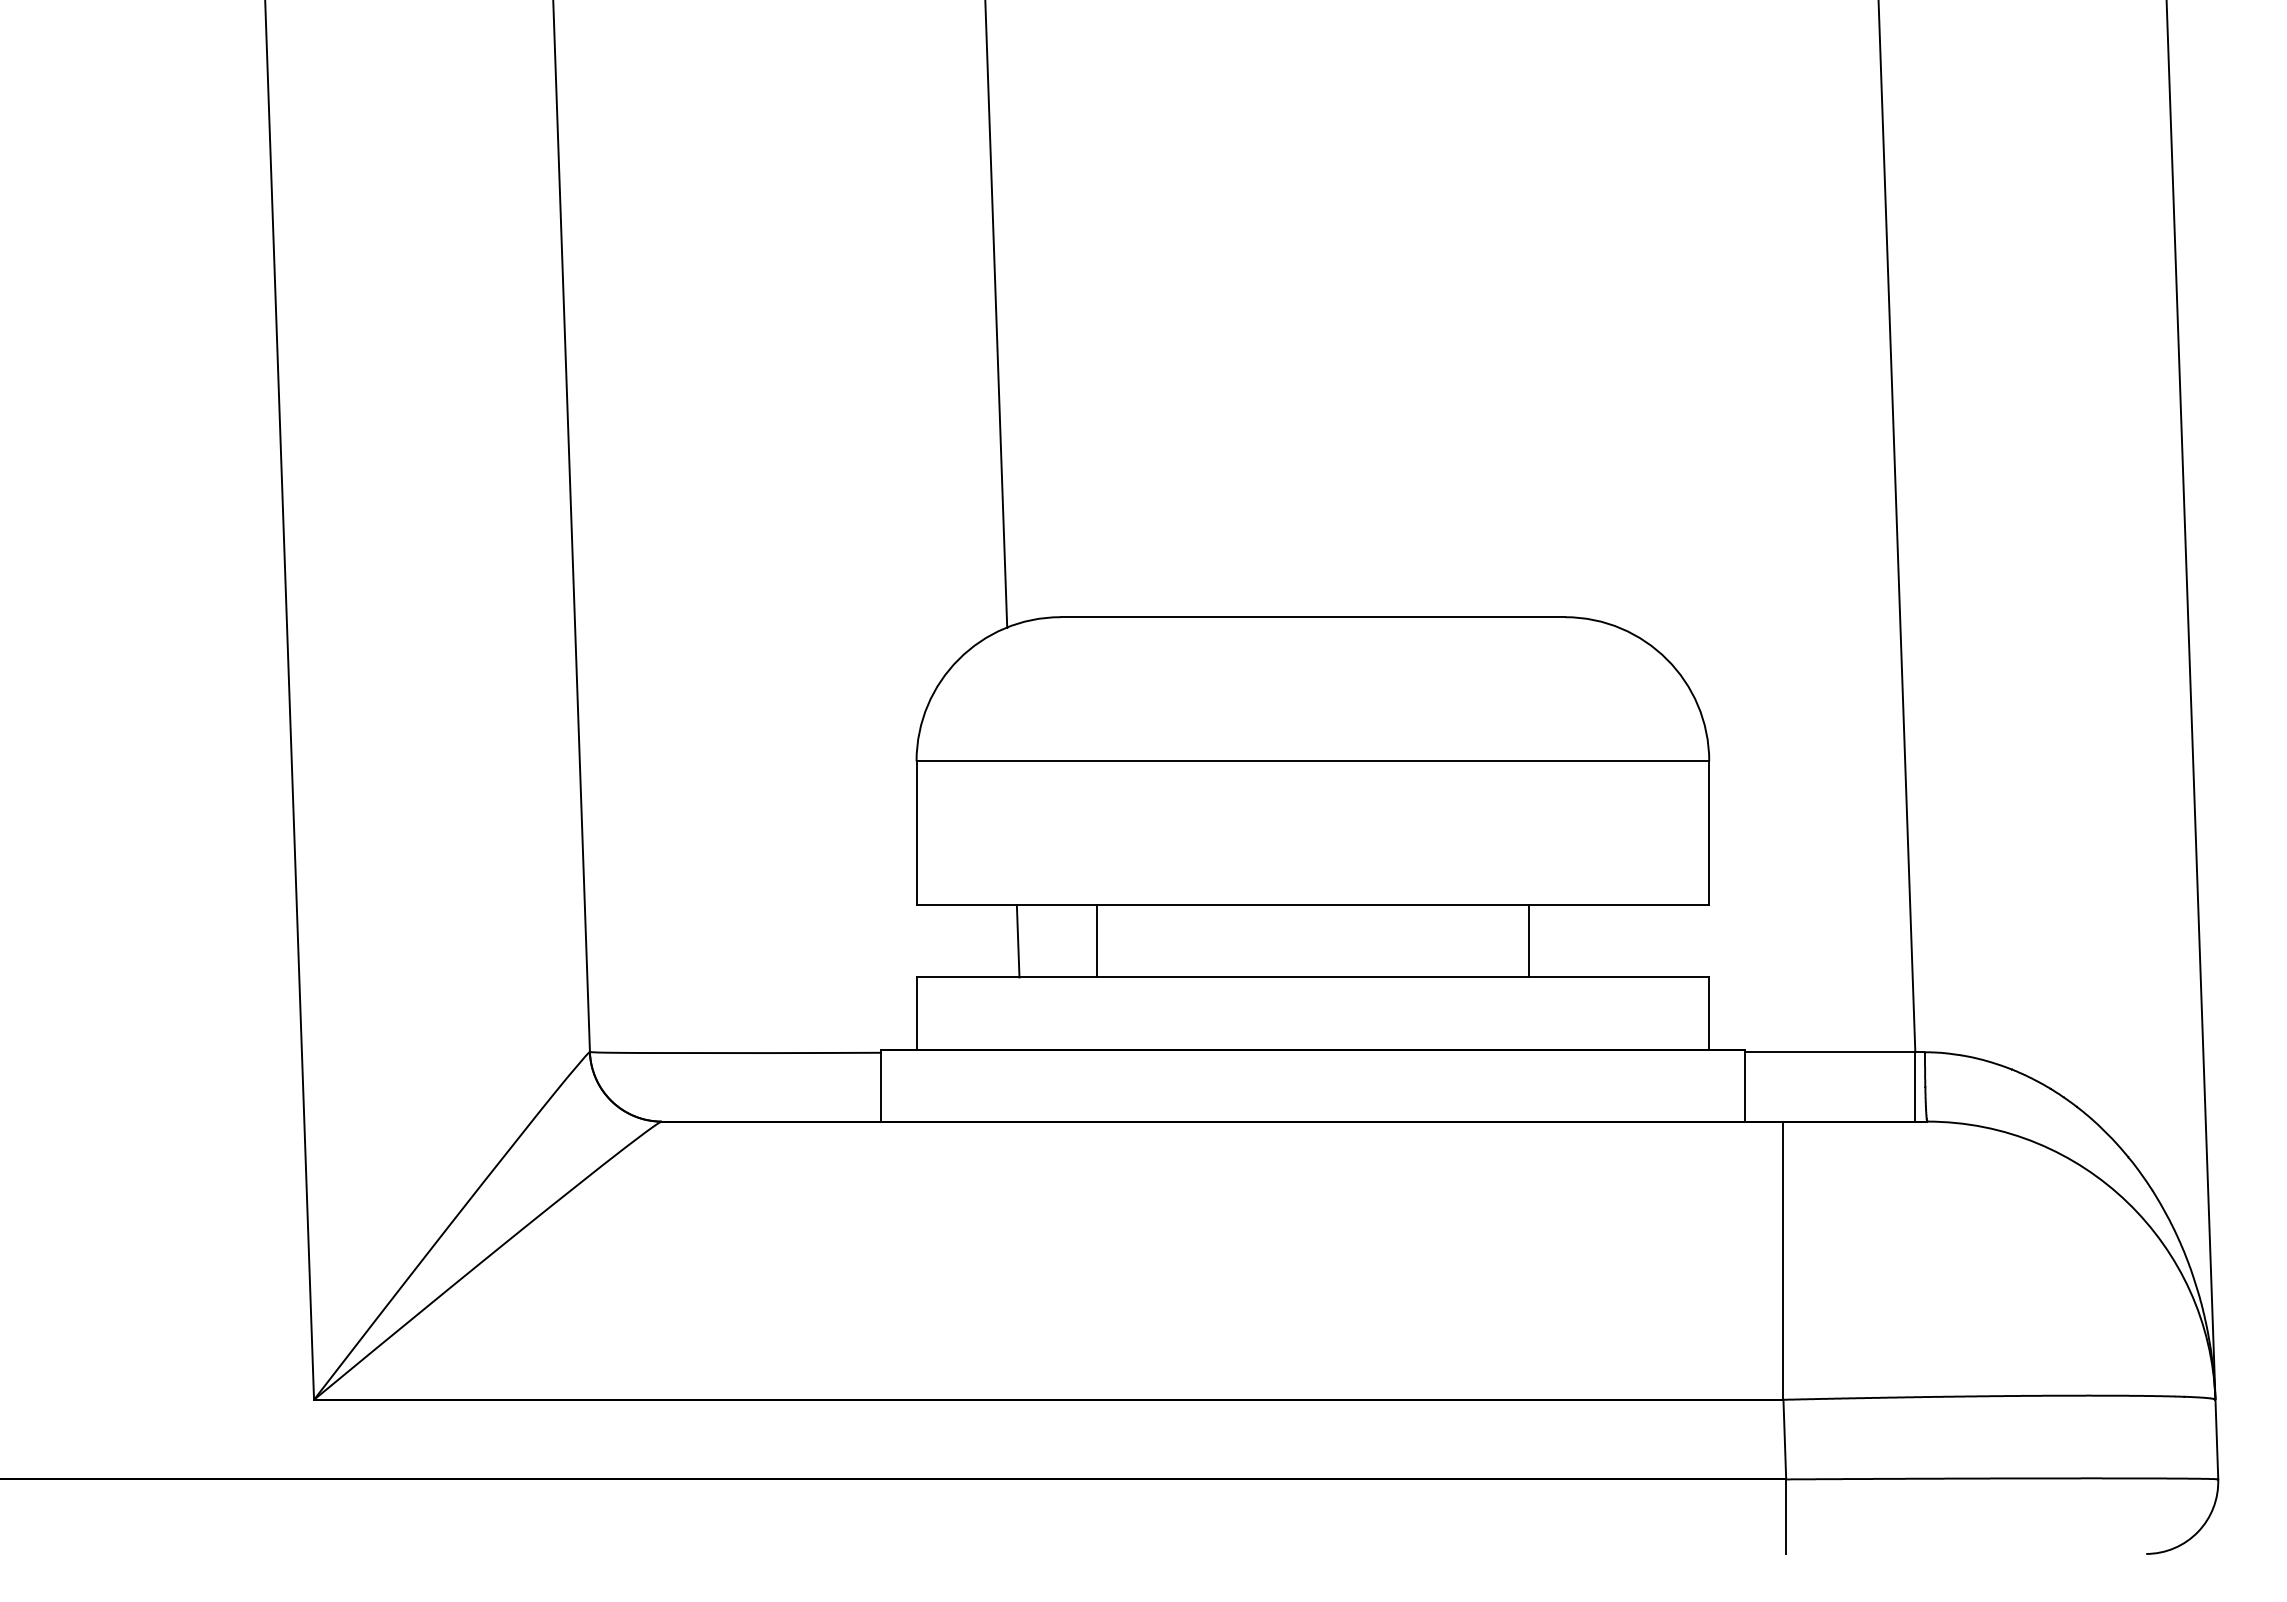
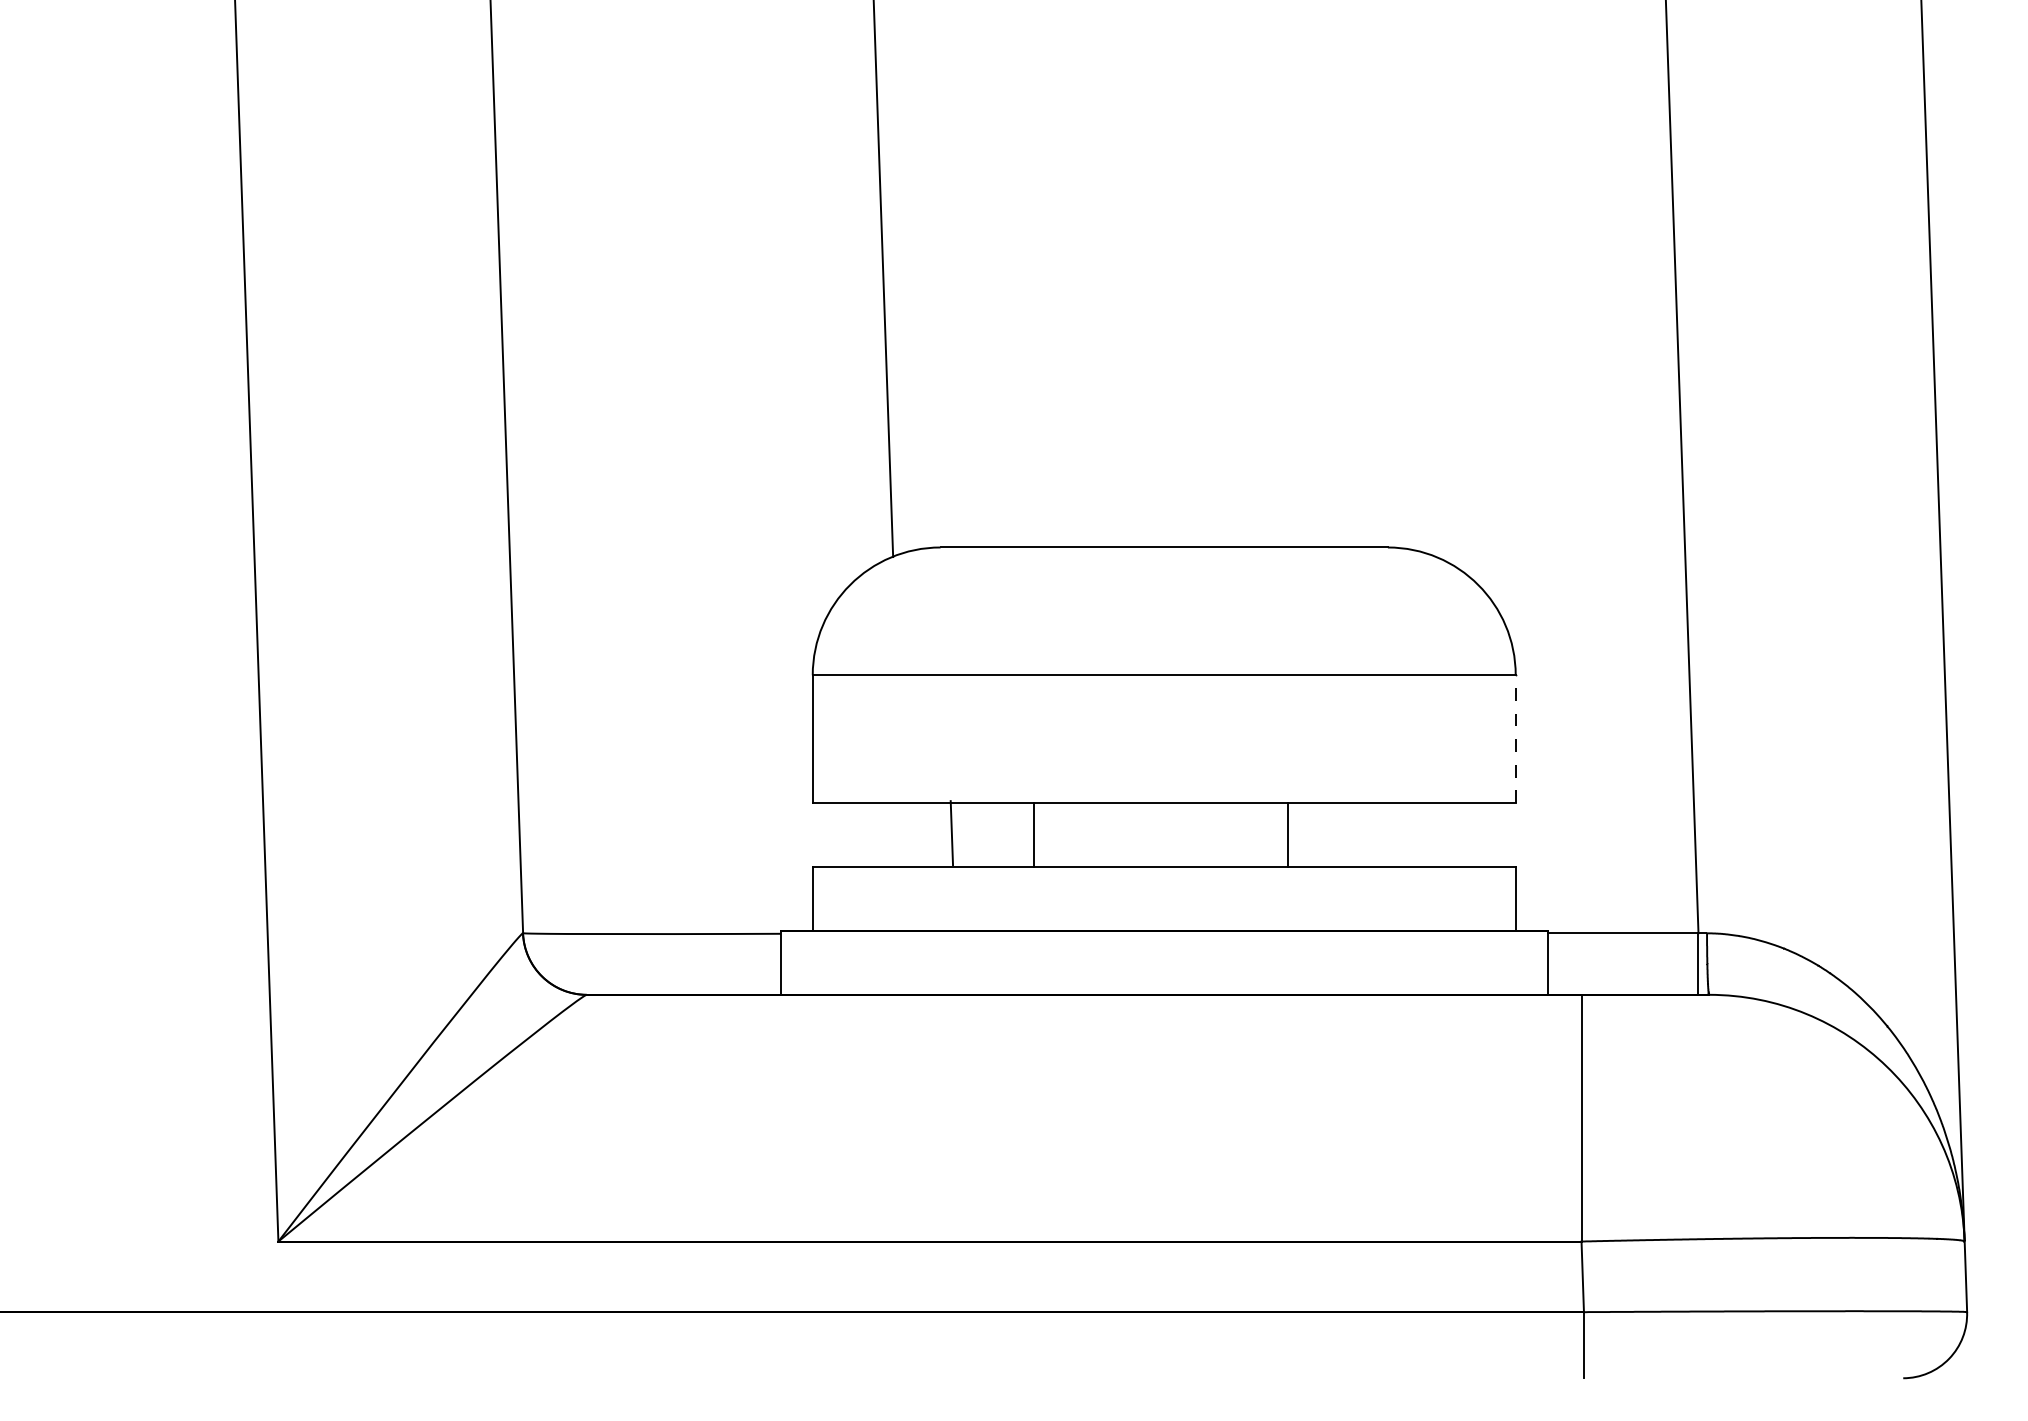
line: (1708, 833) -> (1515, 739), solid -> dashed
line: (1017, 941) -> (951, 833), moved
line: (1096, 941) -> (1033, 835), moved
line: (1528, 941) -> (1287, 835), moved

